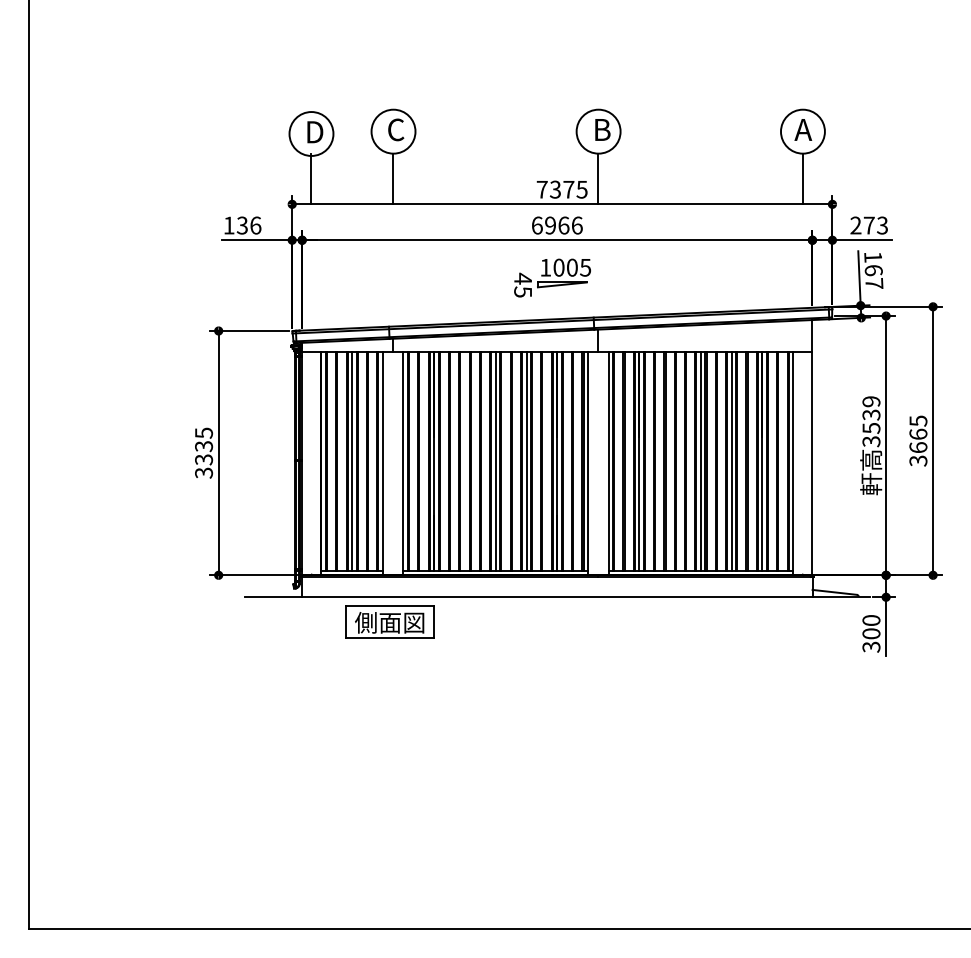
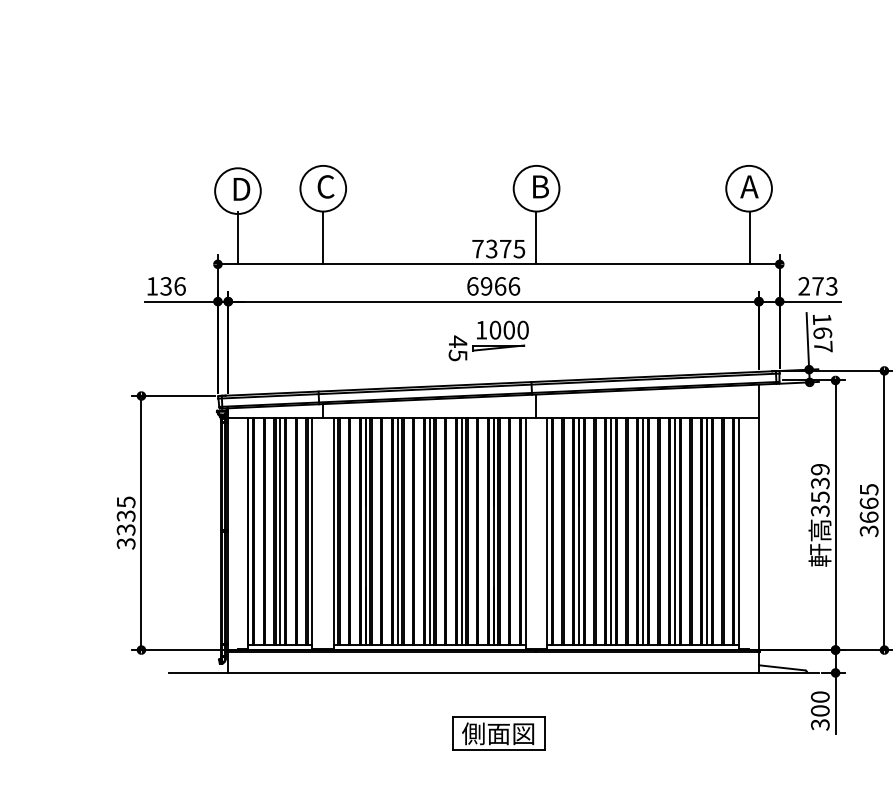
text: (585, 267) -> (522, 329), 1005 -> 1000
line: (465, 461) -> (398, 531), added
line: (670, 461) -> (611, 531), added
part: (389, 621) -> (497, 732), moved

